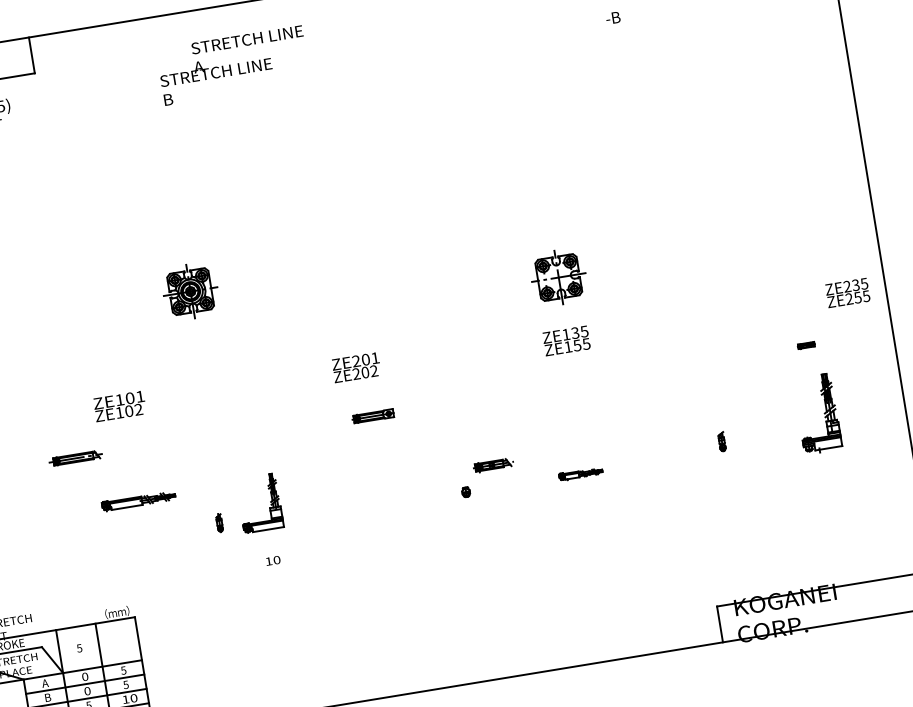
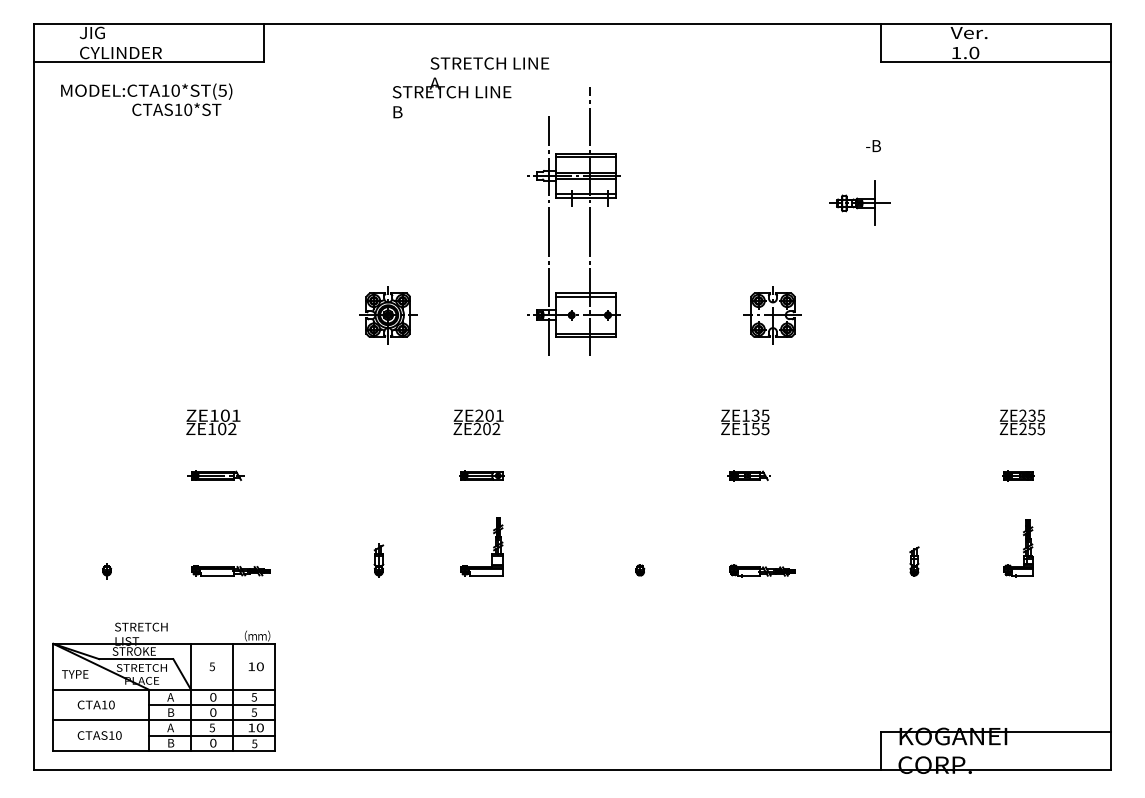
text: (613, 17) -> (873, 145), moved
part: (615, 113) -> (859, 202), added
part: (346, 161) -> (572, 206), added
part: (558, 277) -> (772, 315), moved
text: (846, 293) -> (1021, 422), moved
text: (566, 341) -> (745, 422), moved
part: (806, 345) -> (1018, 475), size x1.67
text: (356, 367) -> (478, 422), moved
text: (120, 406) -> (213, 422), moved
part: (817, 413) -> (1018, 548), size x0.71
part: (373, 416) -> (481, 475), moved
part: (722, 441) -> (914, 561), size x1.43
part: (75, 458) -> (215, 475), moved
part: (492, 464) -> (748, 475), moved
part: (580, 473) -> (762, 570), size x1.43
part: (138, 500) -> (230, 570), moved
part: (270, 501) -> (493, 546), moved
part: (219, 523) -> (378, 560), size x1.67
text: (272, 560) -> (255, 666), moved

